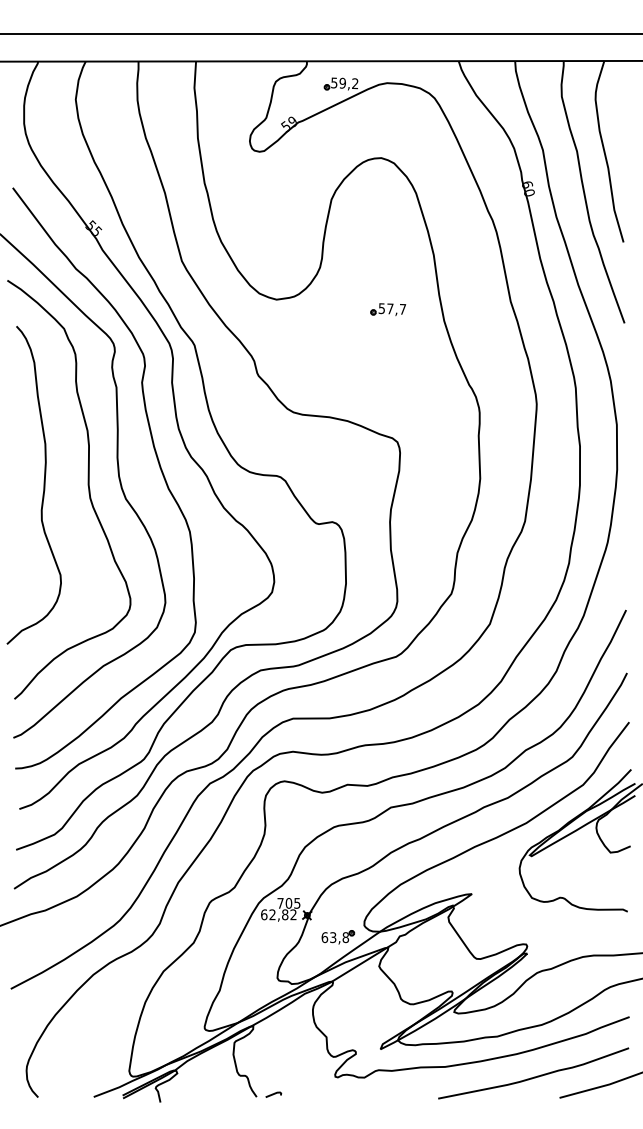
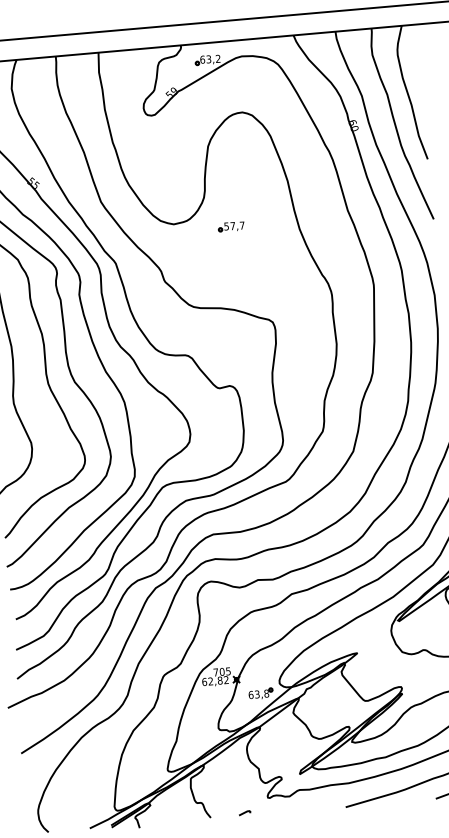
text: (338, 82) -> (205, 59), 59,2 -> 63,2
part: (388, 309) -> (231, 226), moved
curve: (273, 1094) -> (244, 812), moved

